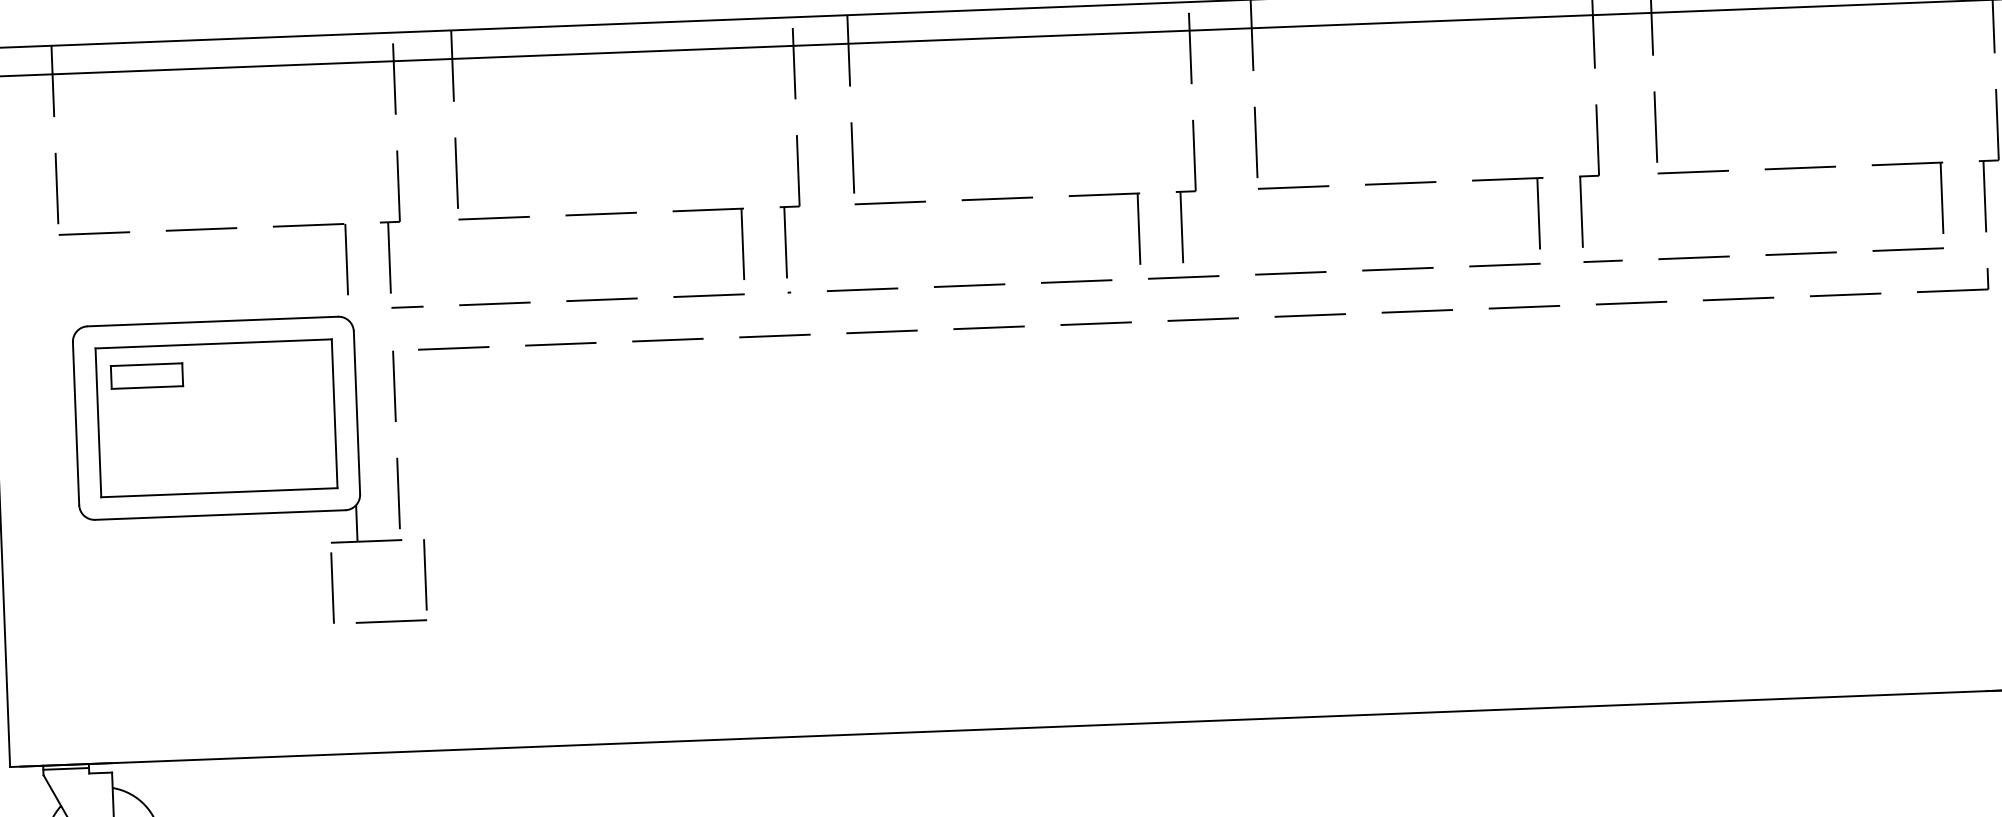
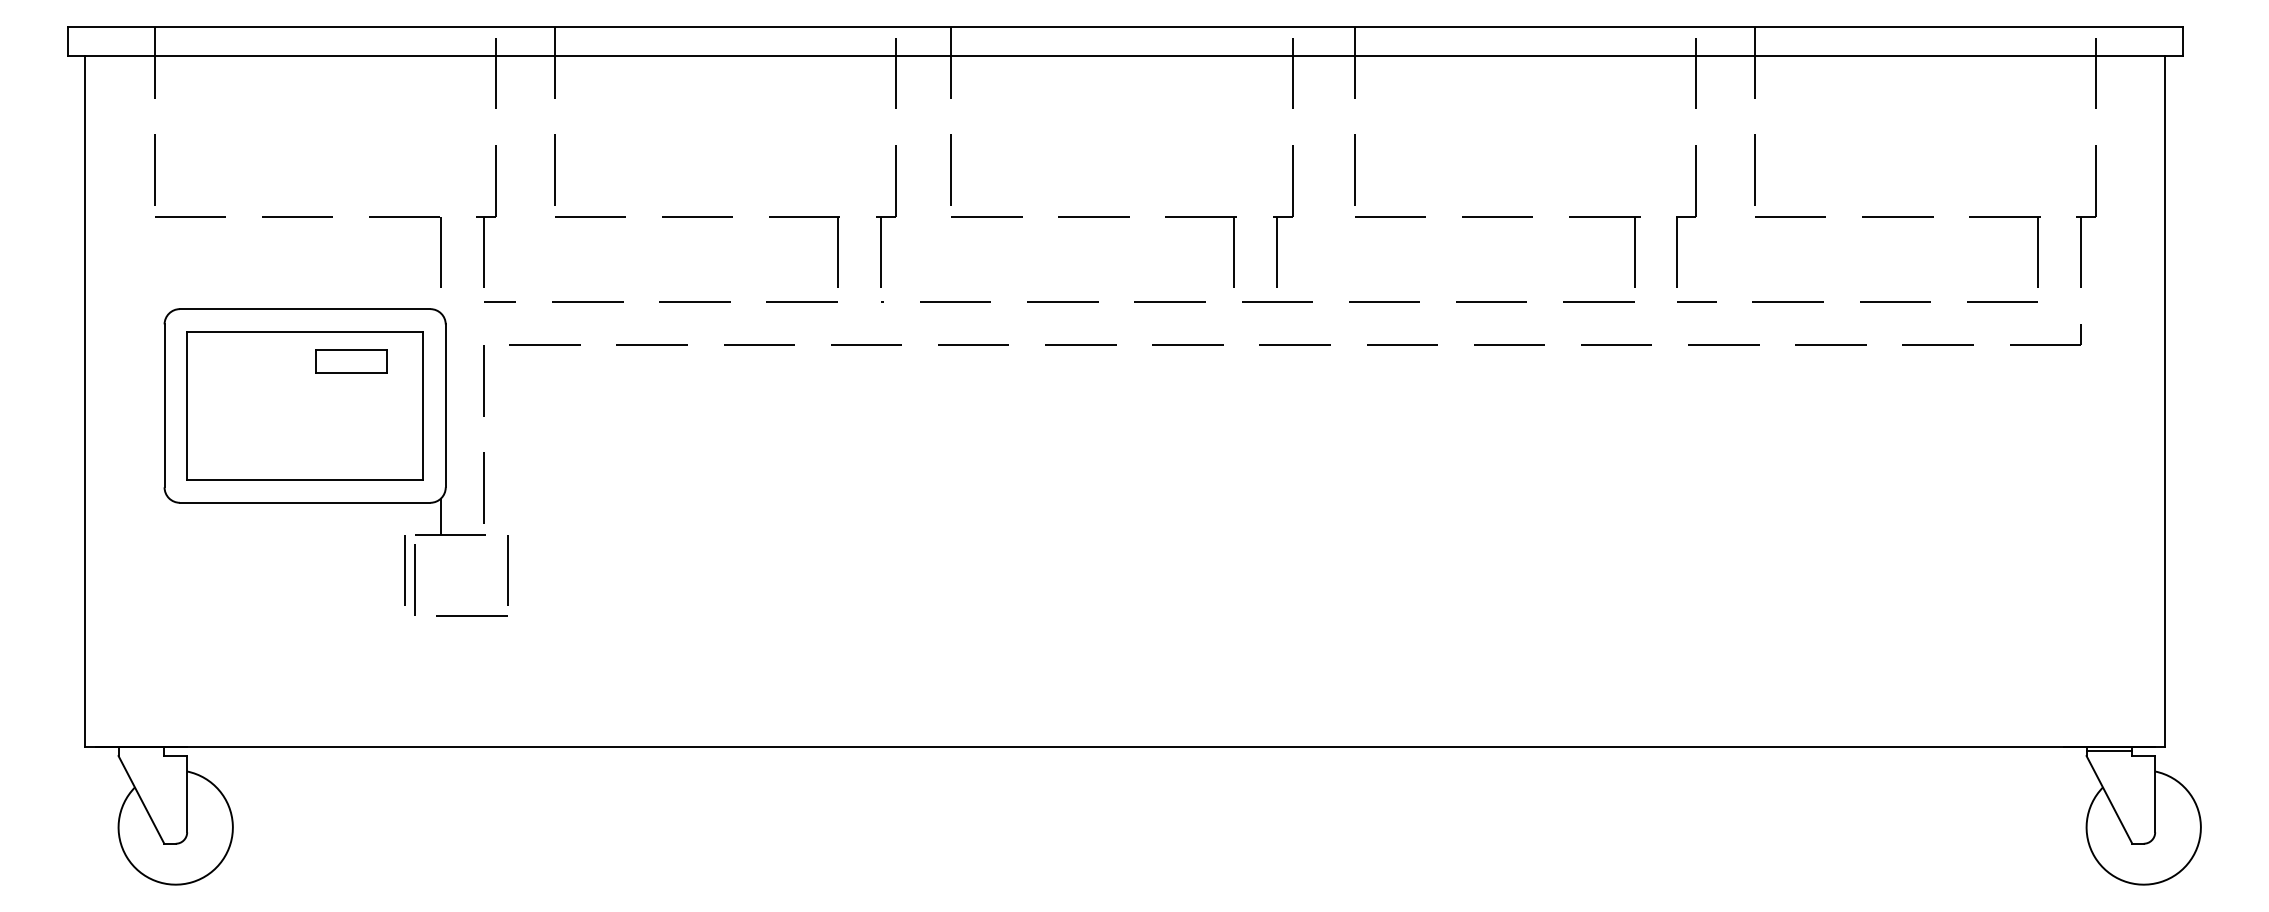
part: (147, 376) -> (351, 361), moved
line: (322, 578) -> (404, 570), added
line: (66, 768) -> (141, 750), removed

